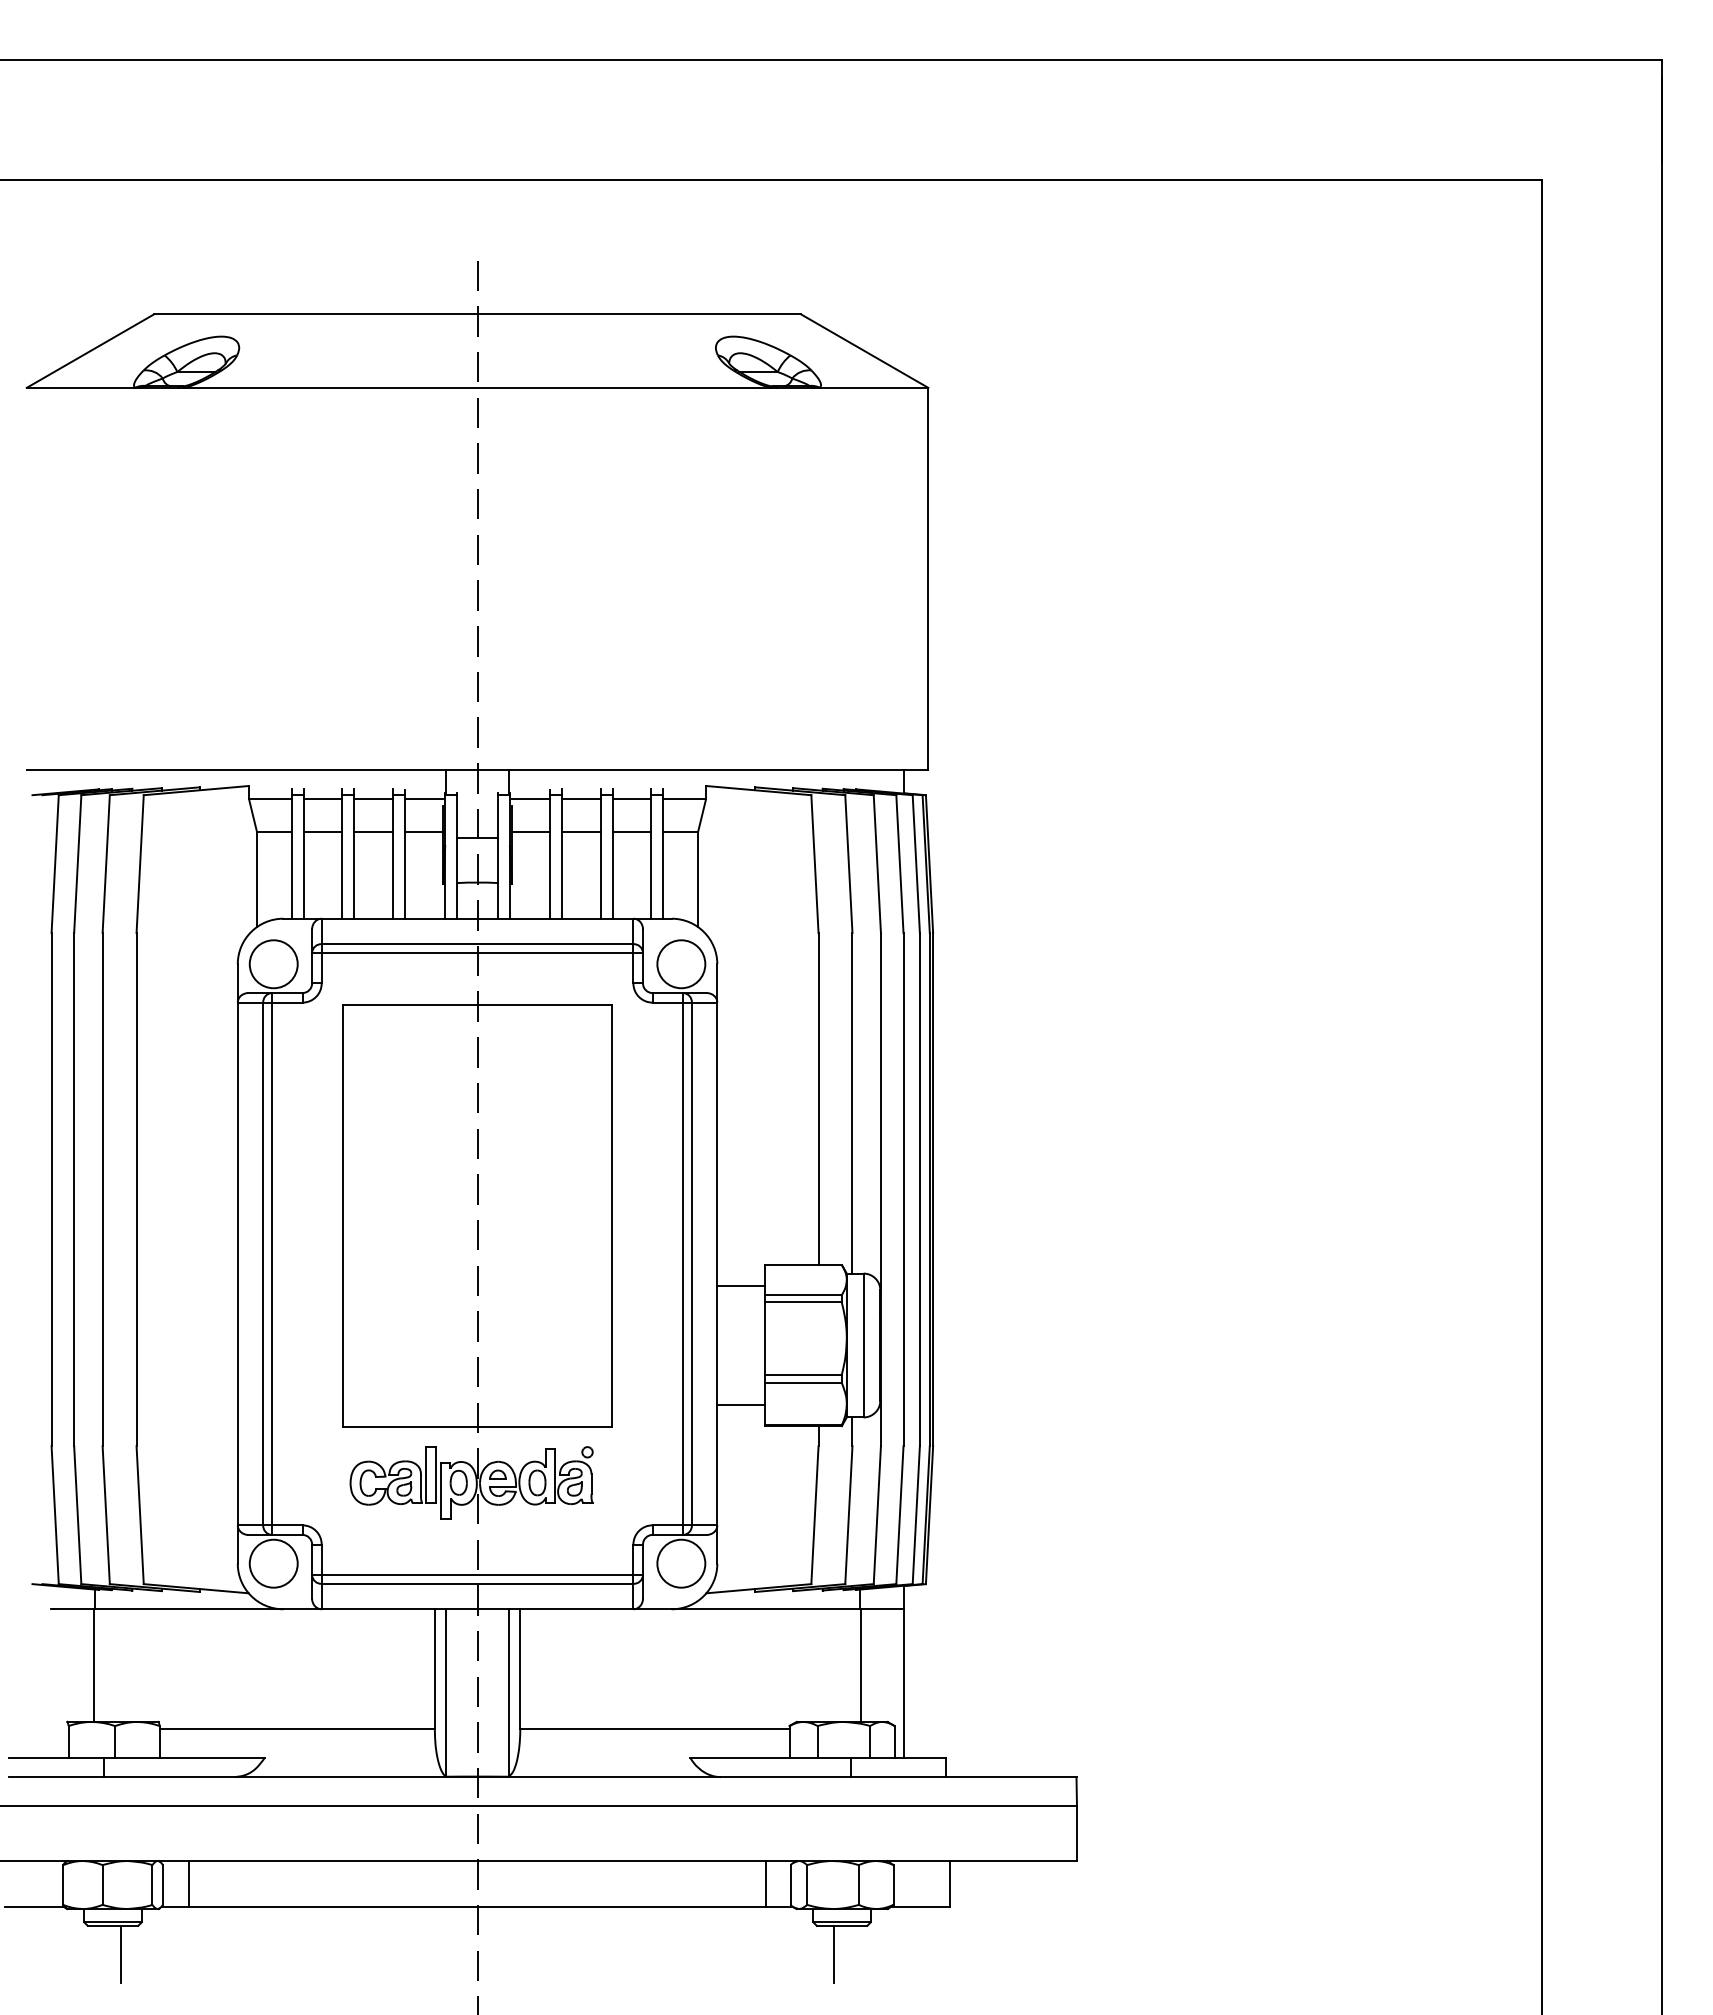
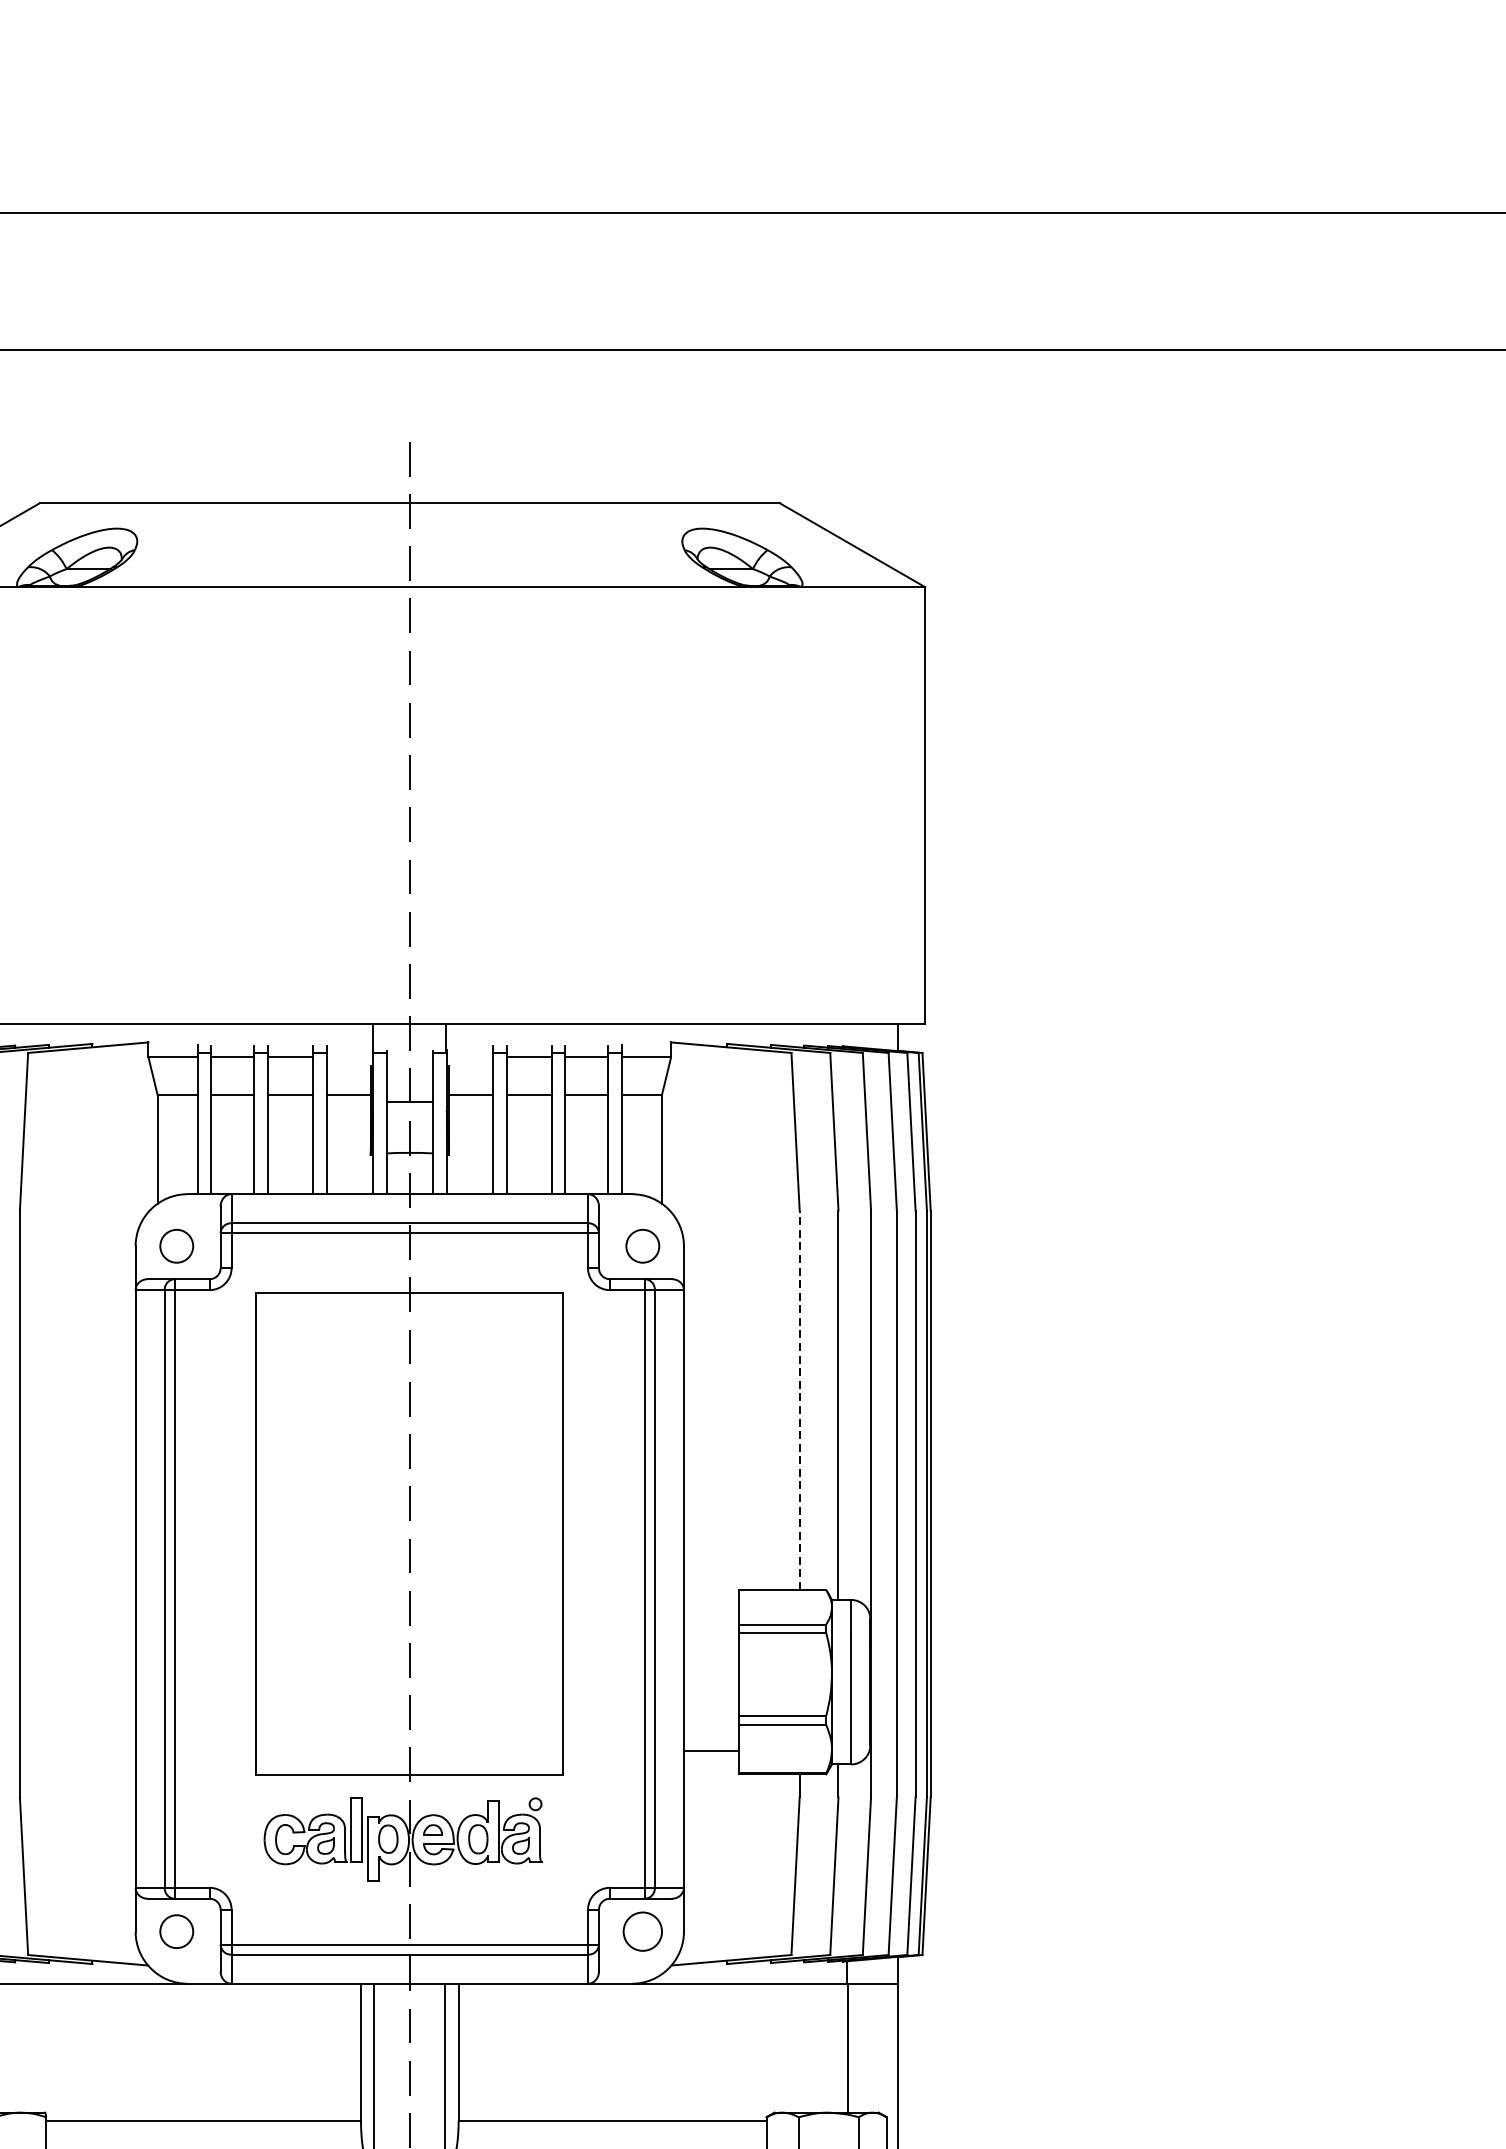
line: (423, 798) -> (347, 1056), removed
line: (530, 798) -> (470, 1056), removed
circle: (273, 964) -> (176, 1246), size x0.6
circle: (681, 964) -> (642, 1246), size x0.6
line: (818, 1099) -> (799, 1400), solid -> dashed
line: (741, 1285) -> (711, 1613), removed
circle: (273, 1563) -> (176, 1931), size x0.6
circle: (681, 1563) -> (642, 1931), size x0.7

